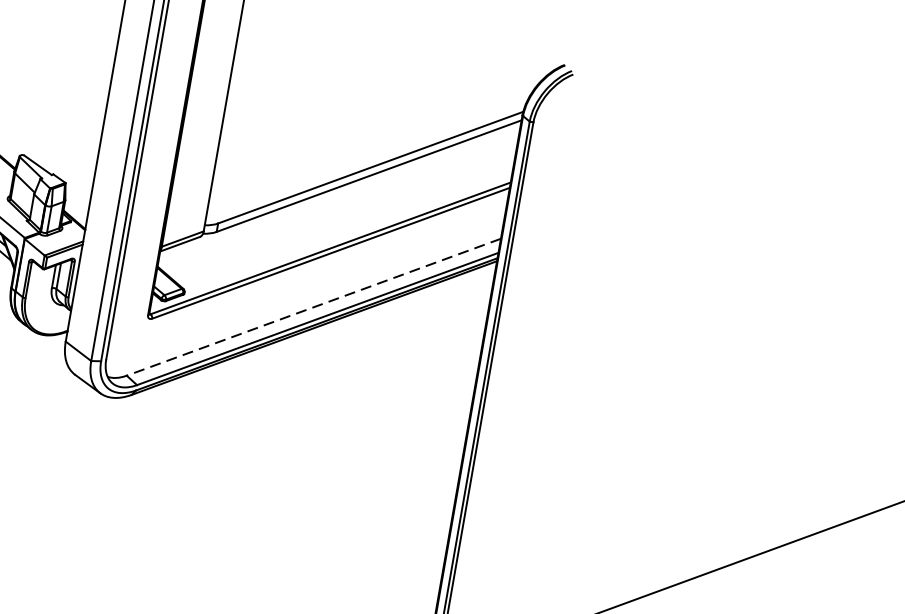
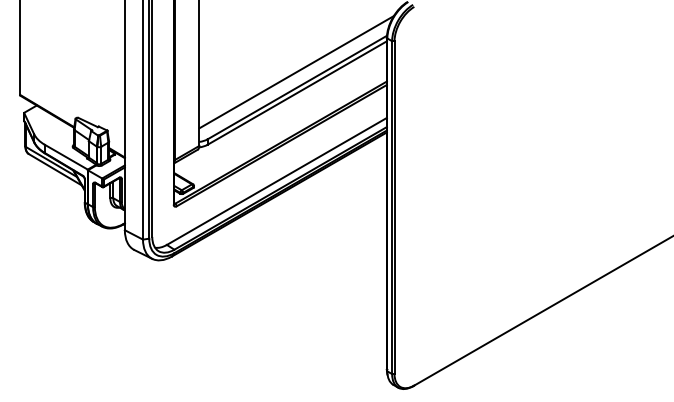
line: (373, 144) -> (296, 72), added
line: (313, 307) -> (276, 181), dashed -> solid

